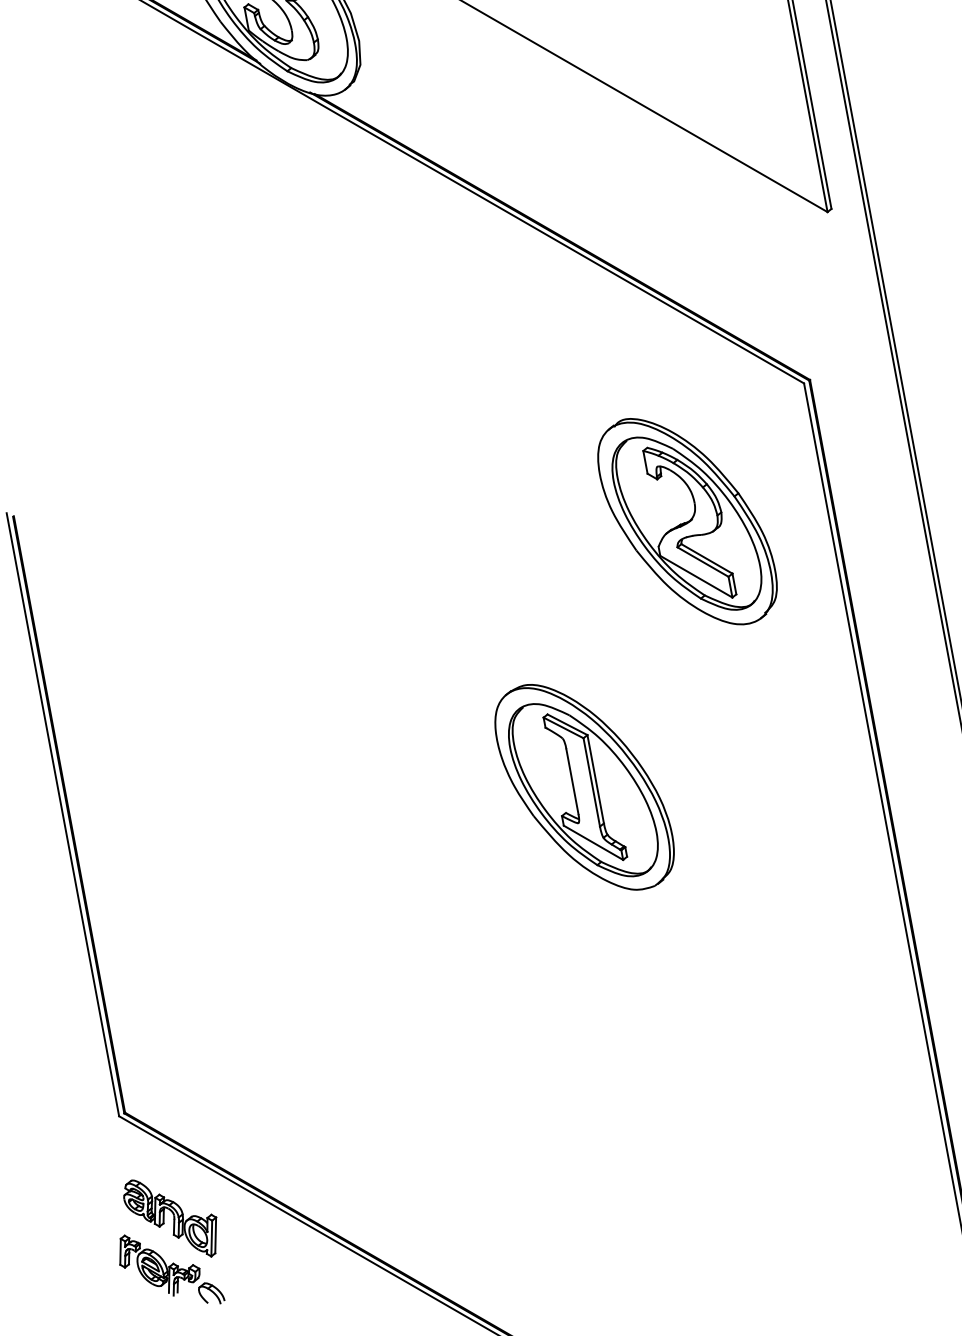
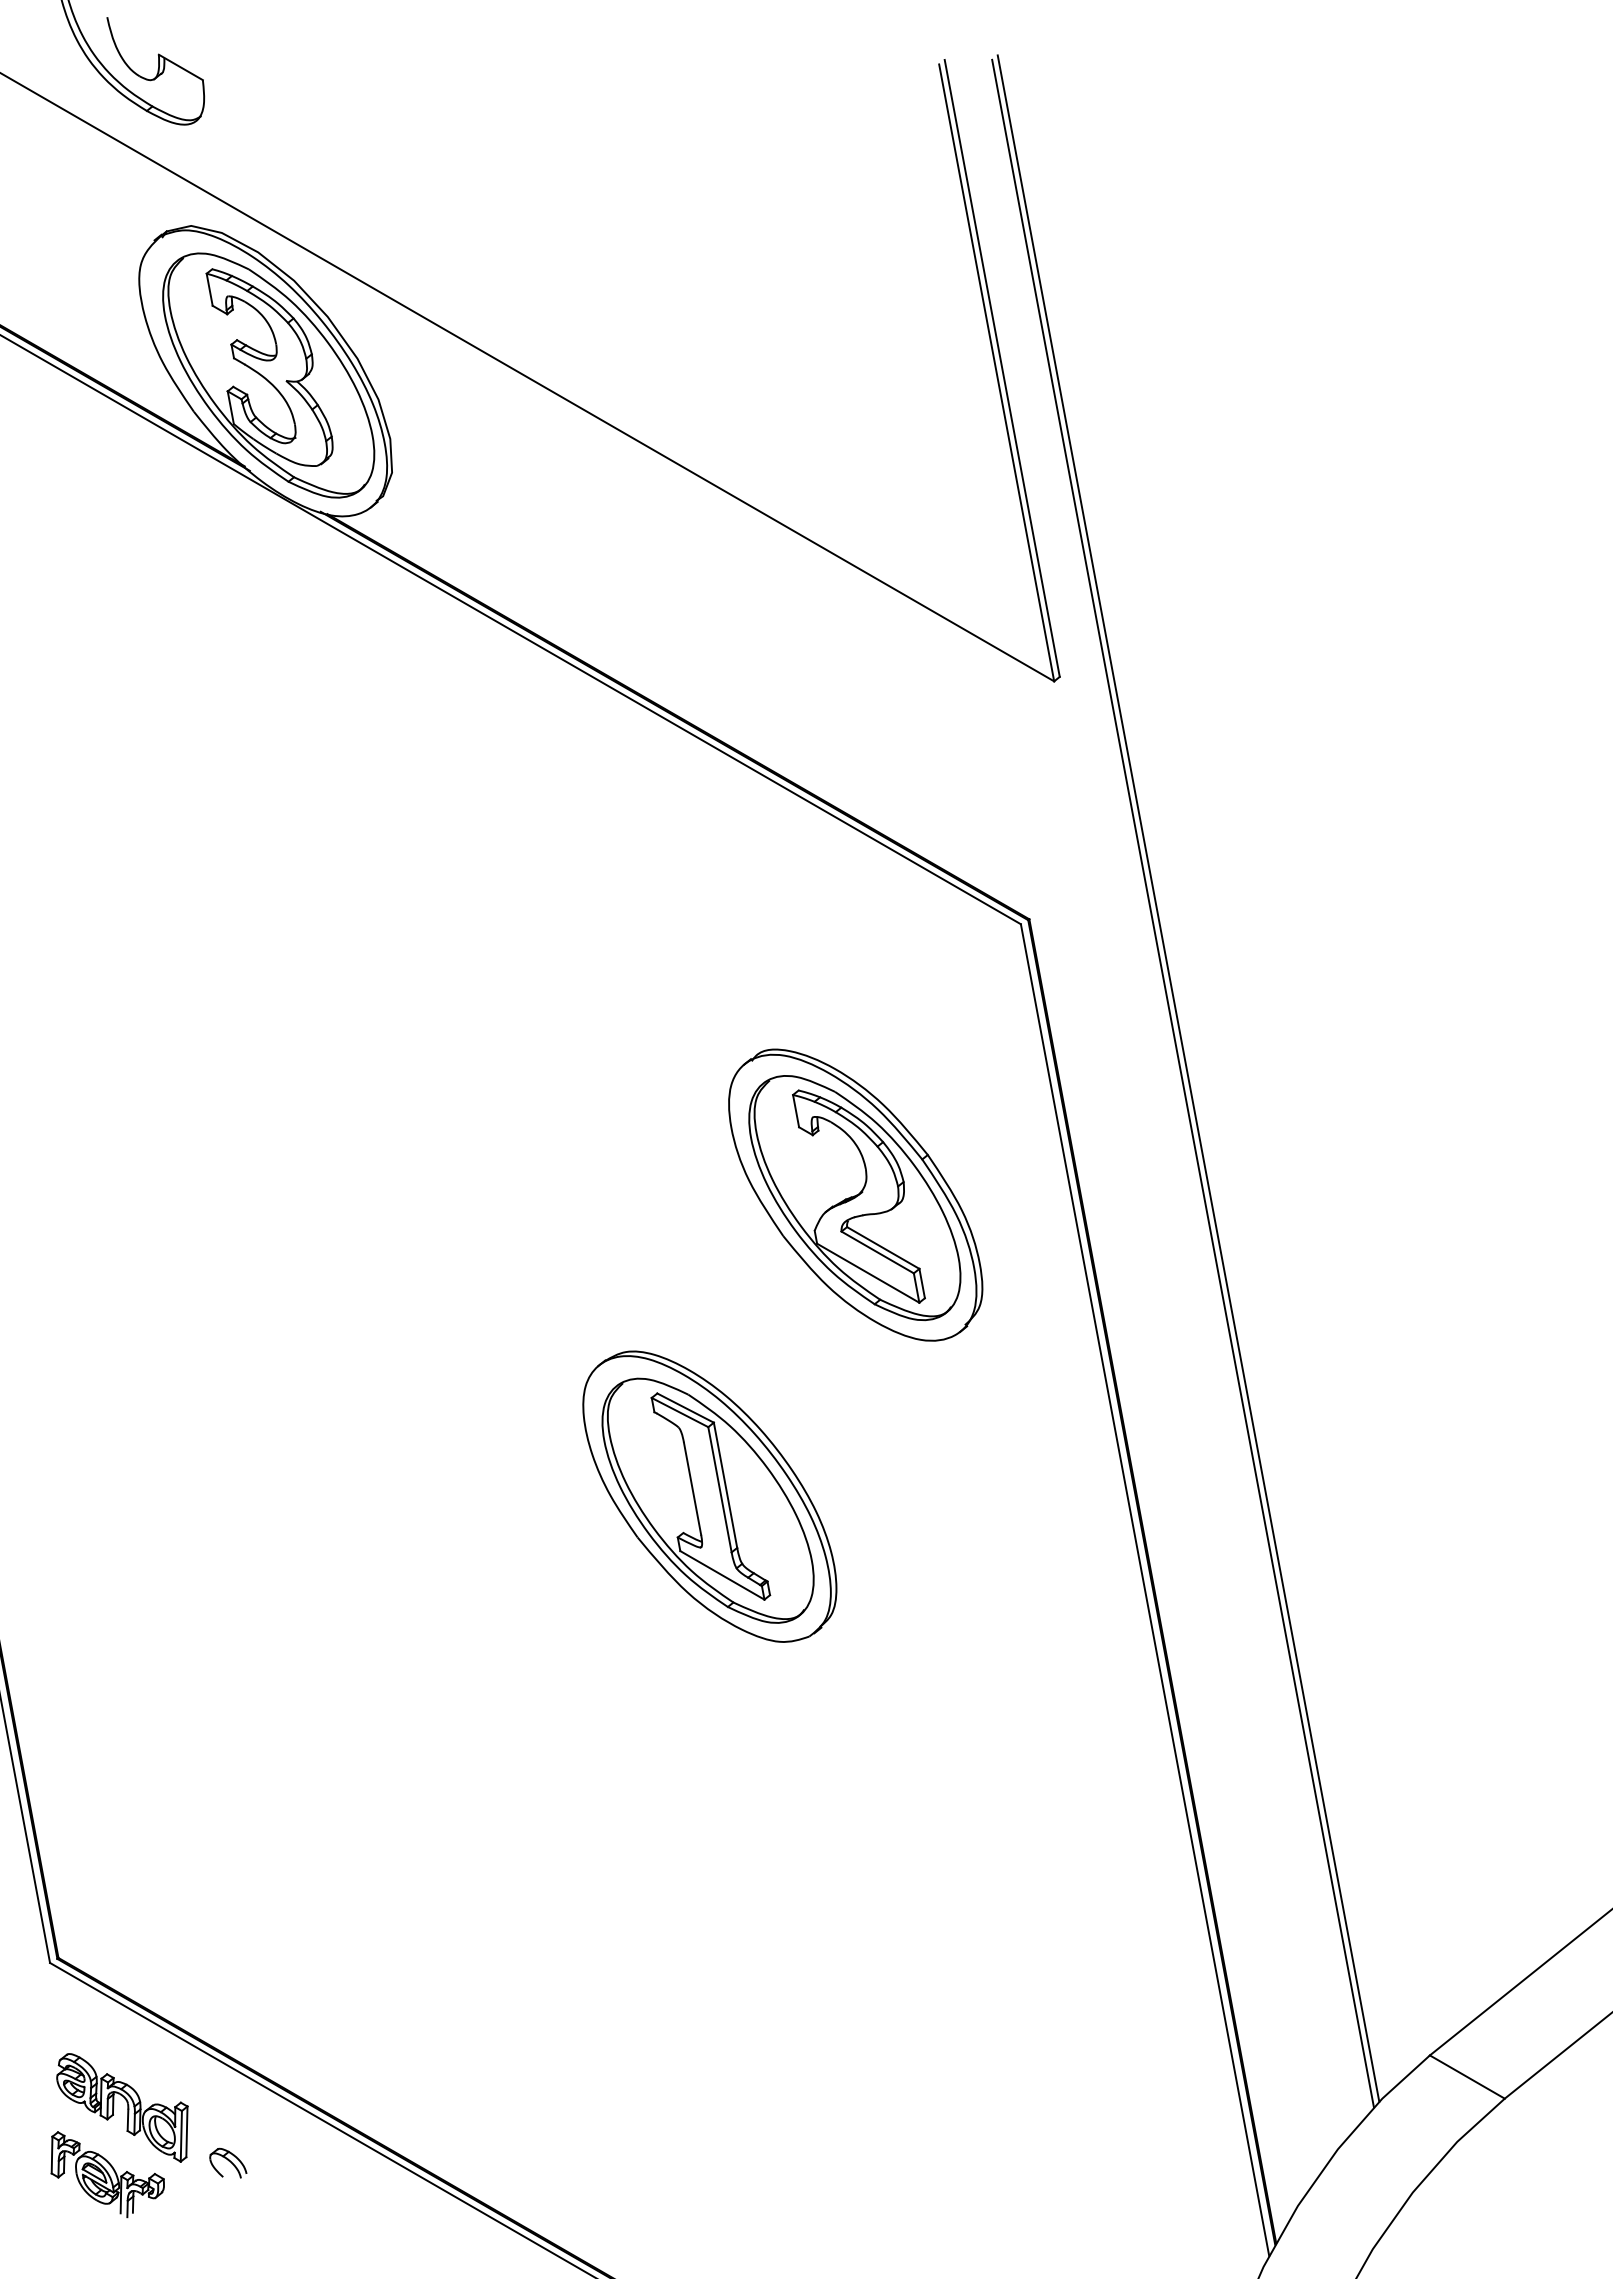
part: (687, 521) -> (855, 1194), moved
part: (211, 1293) -> (228, 2162), moved

